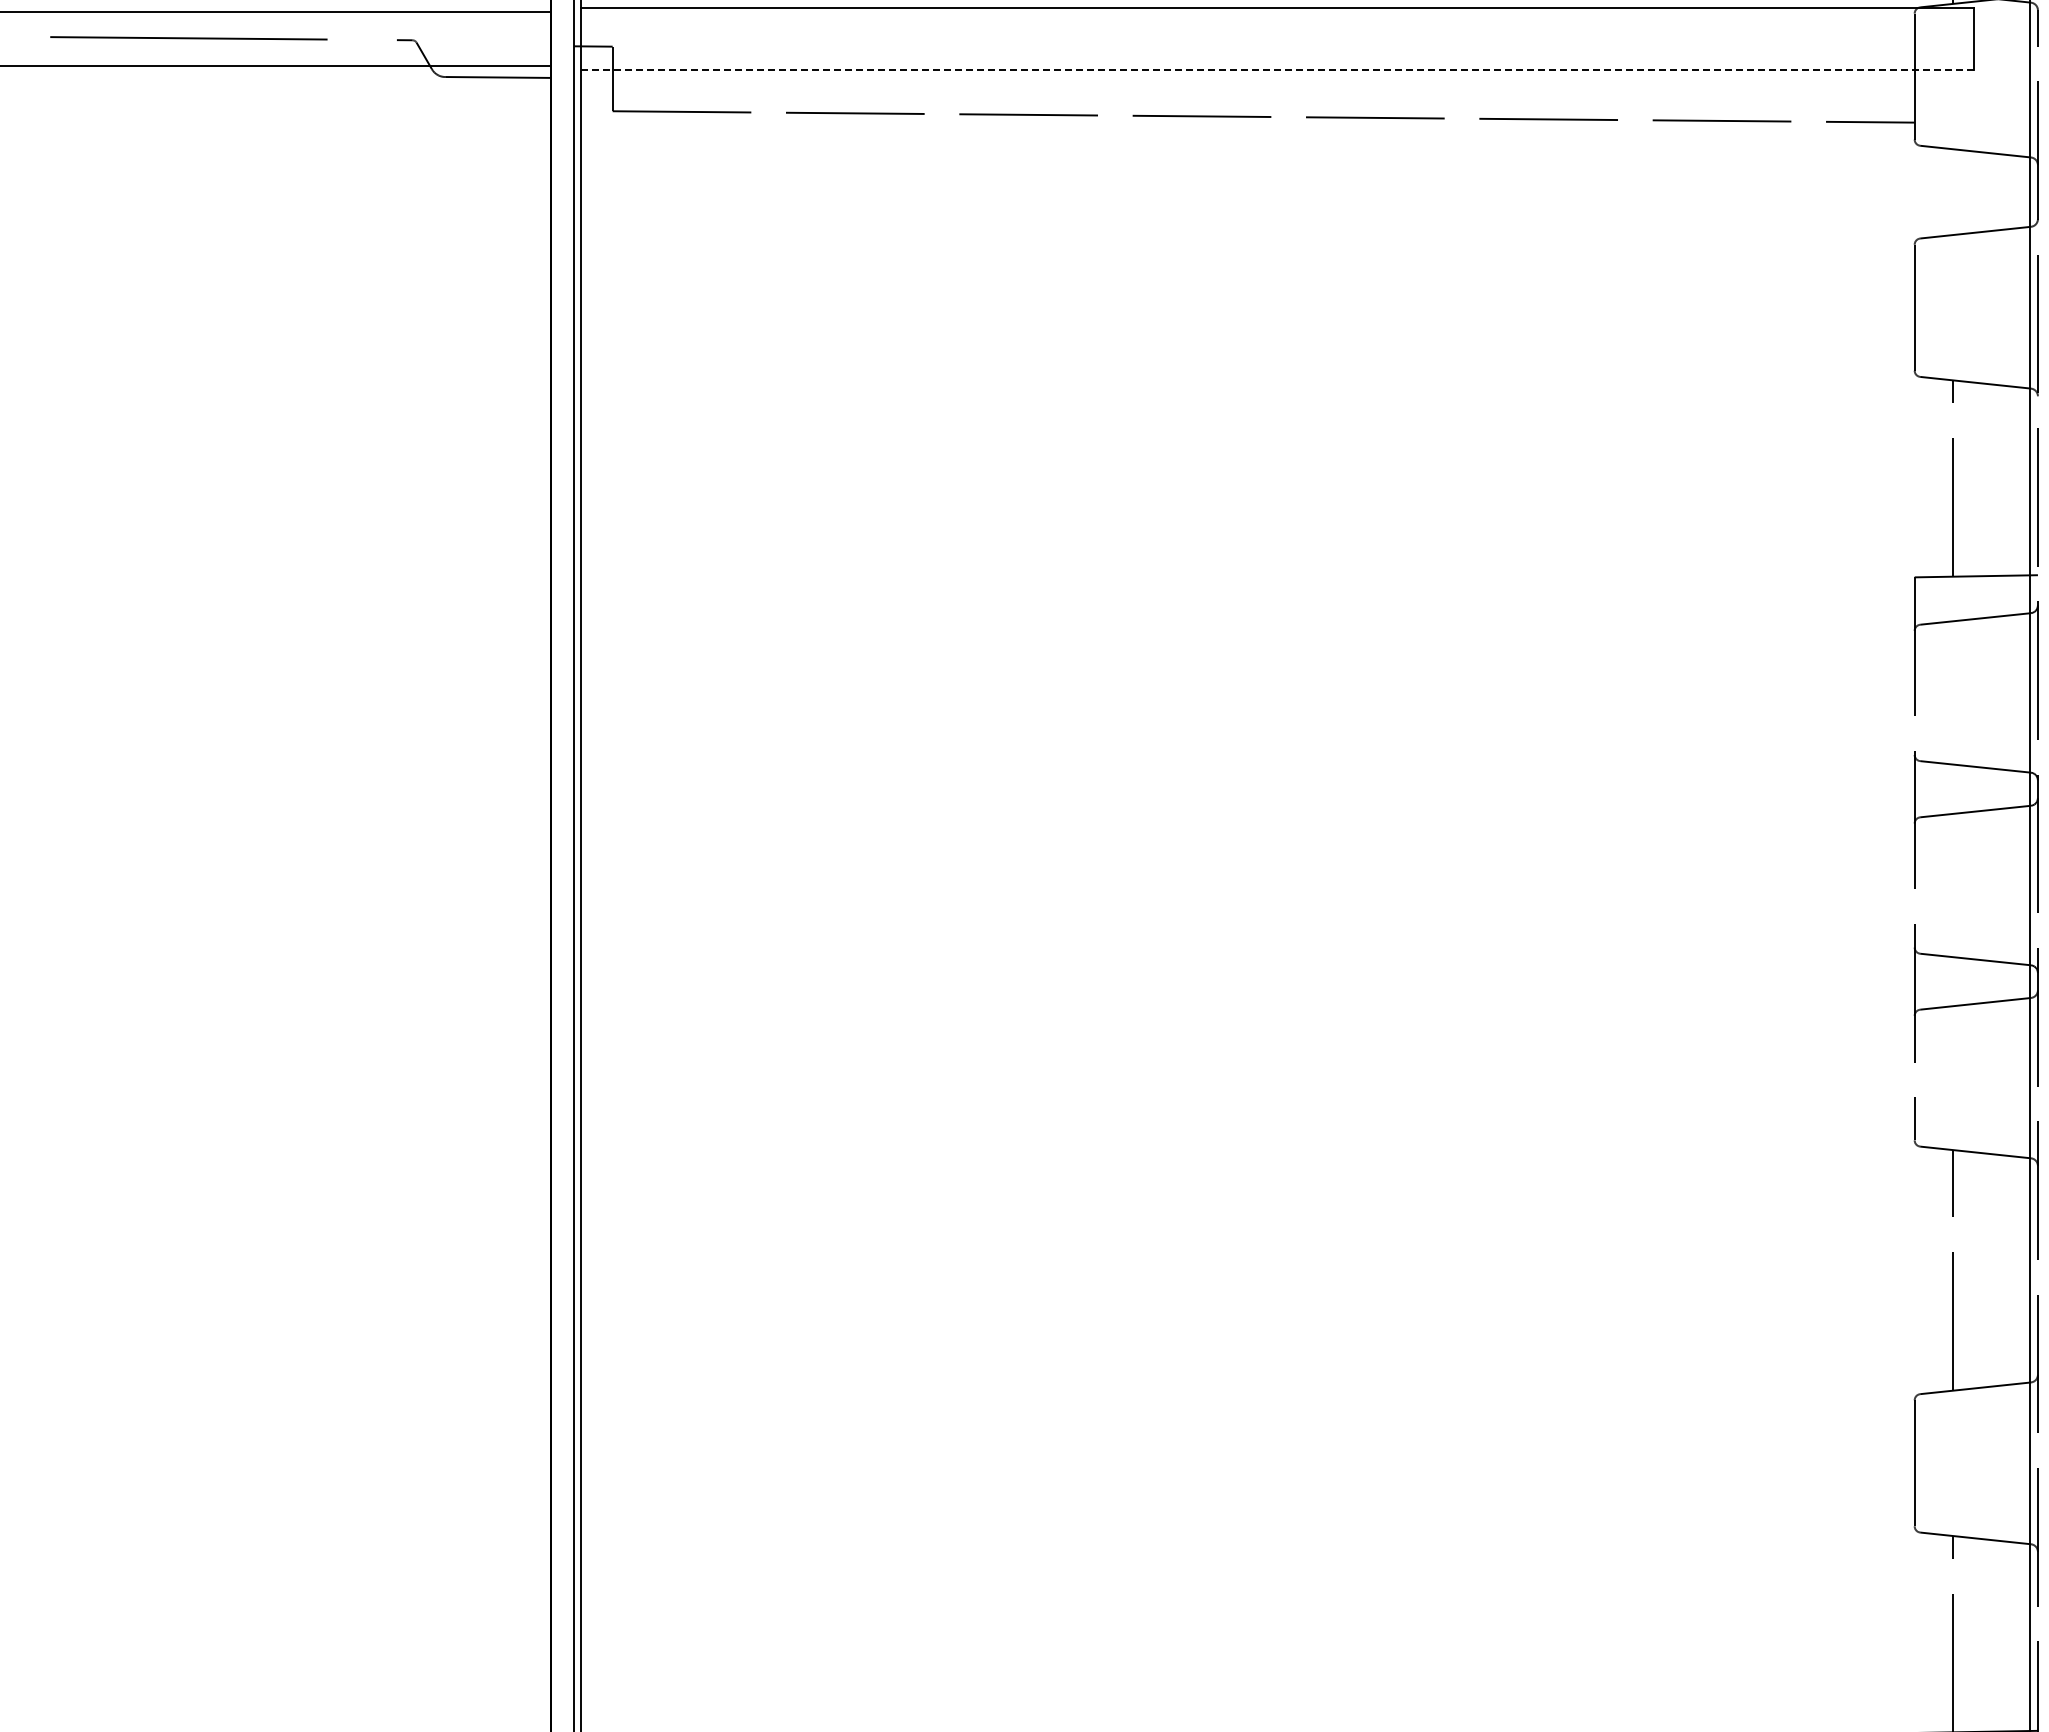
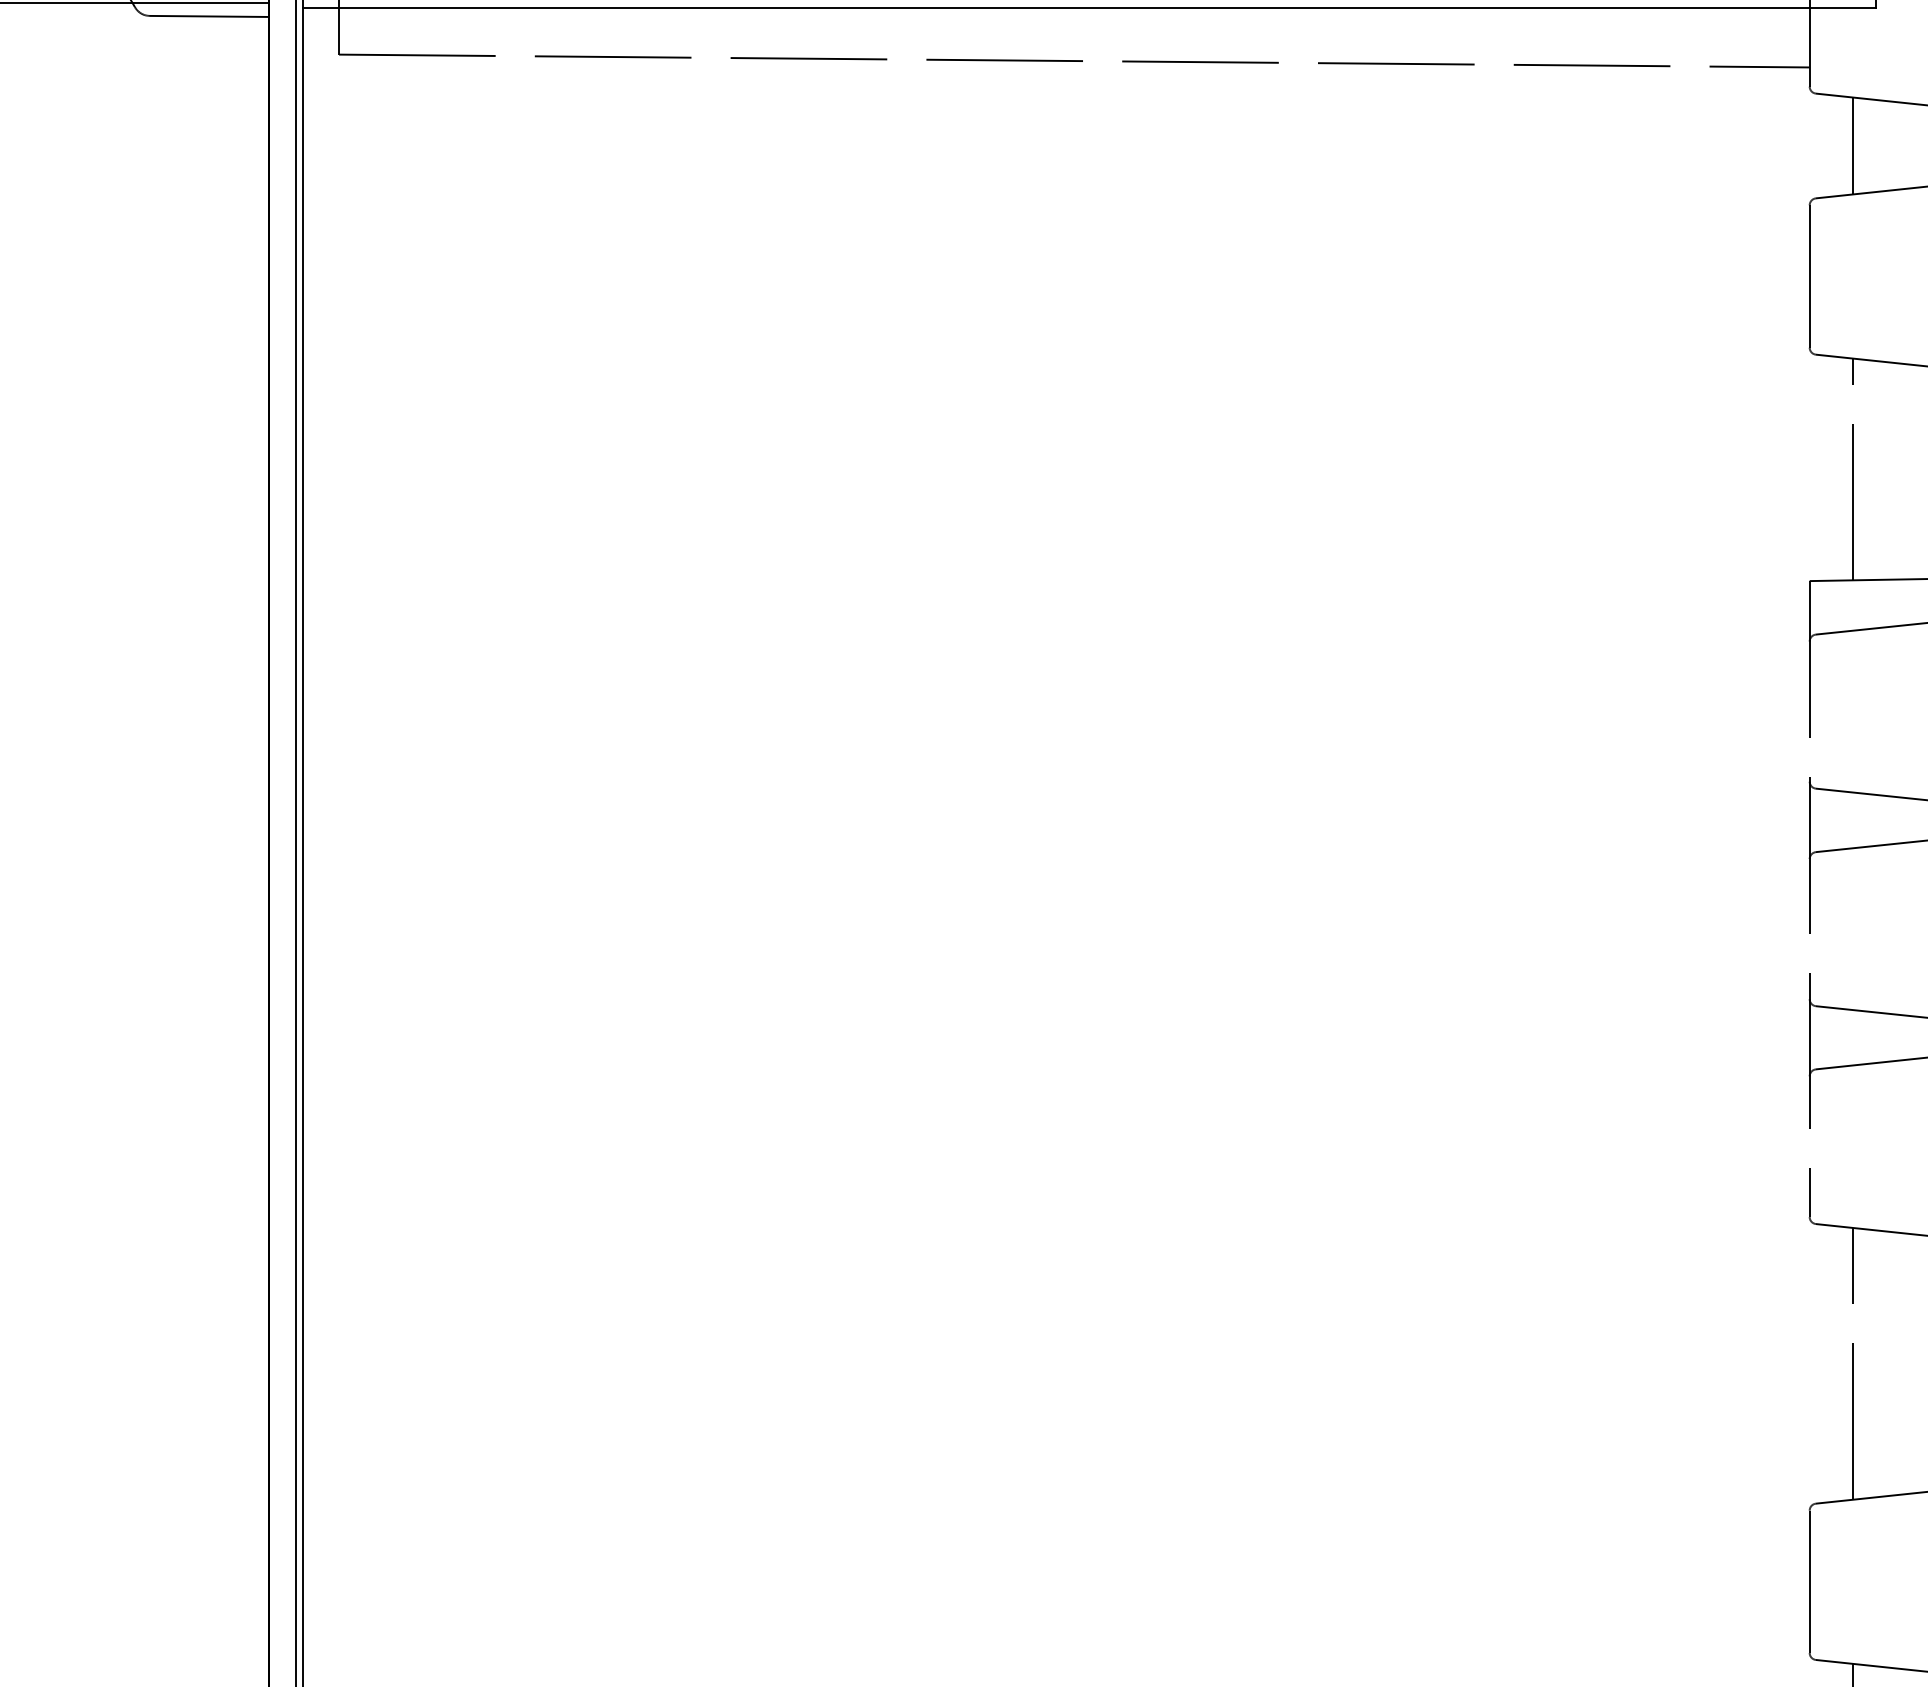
line: (1277, 69) -> (1089, 7), dashed -> solid
line: (1953, 192) -> (1853, 146), added

